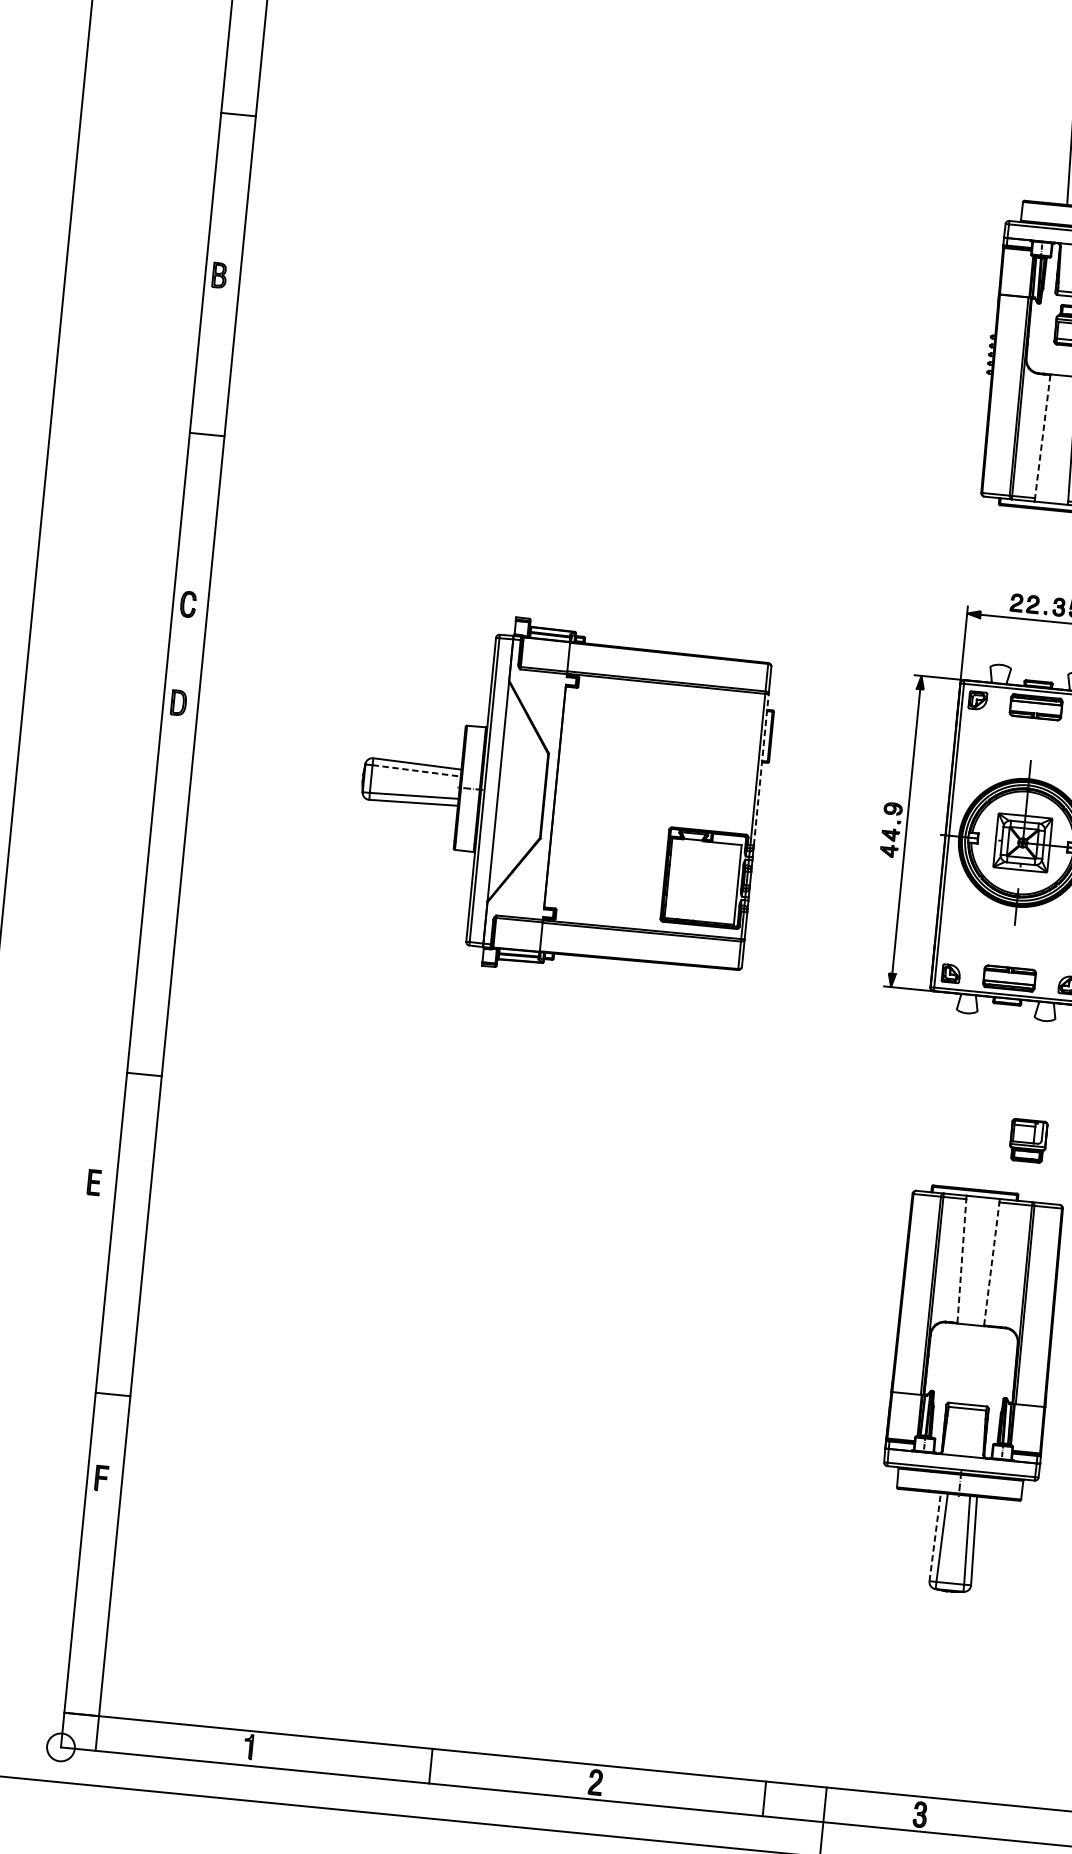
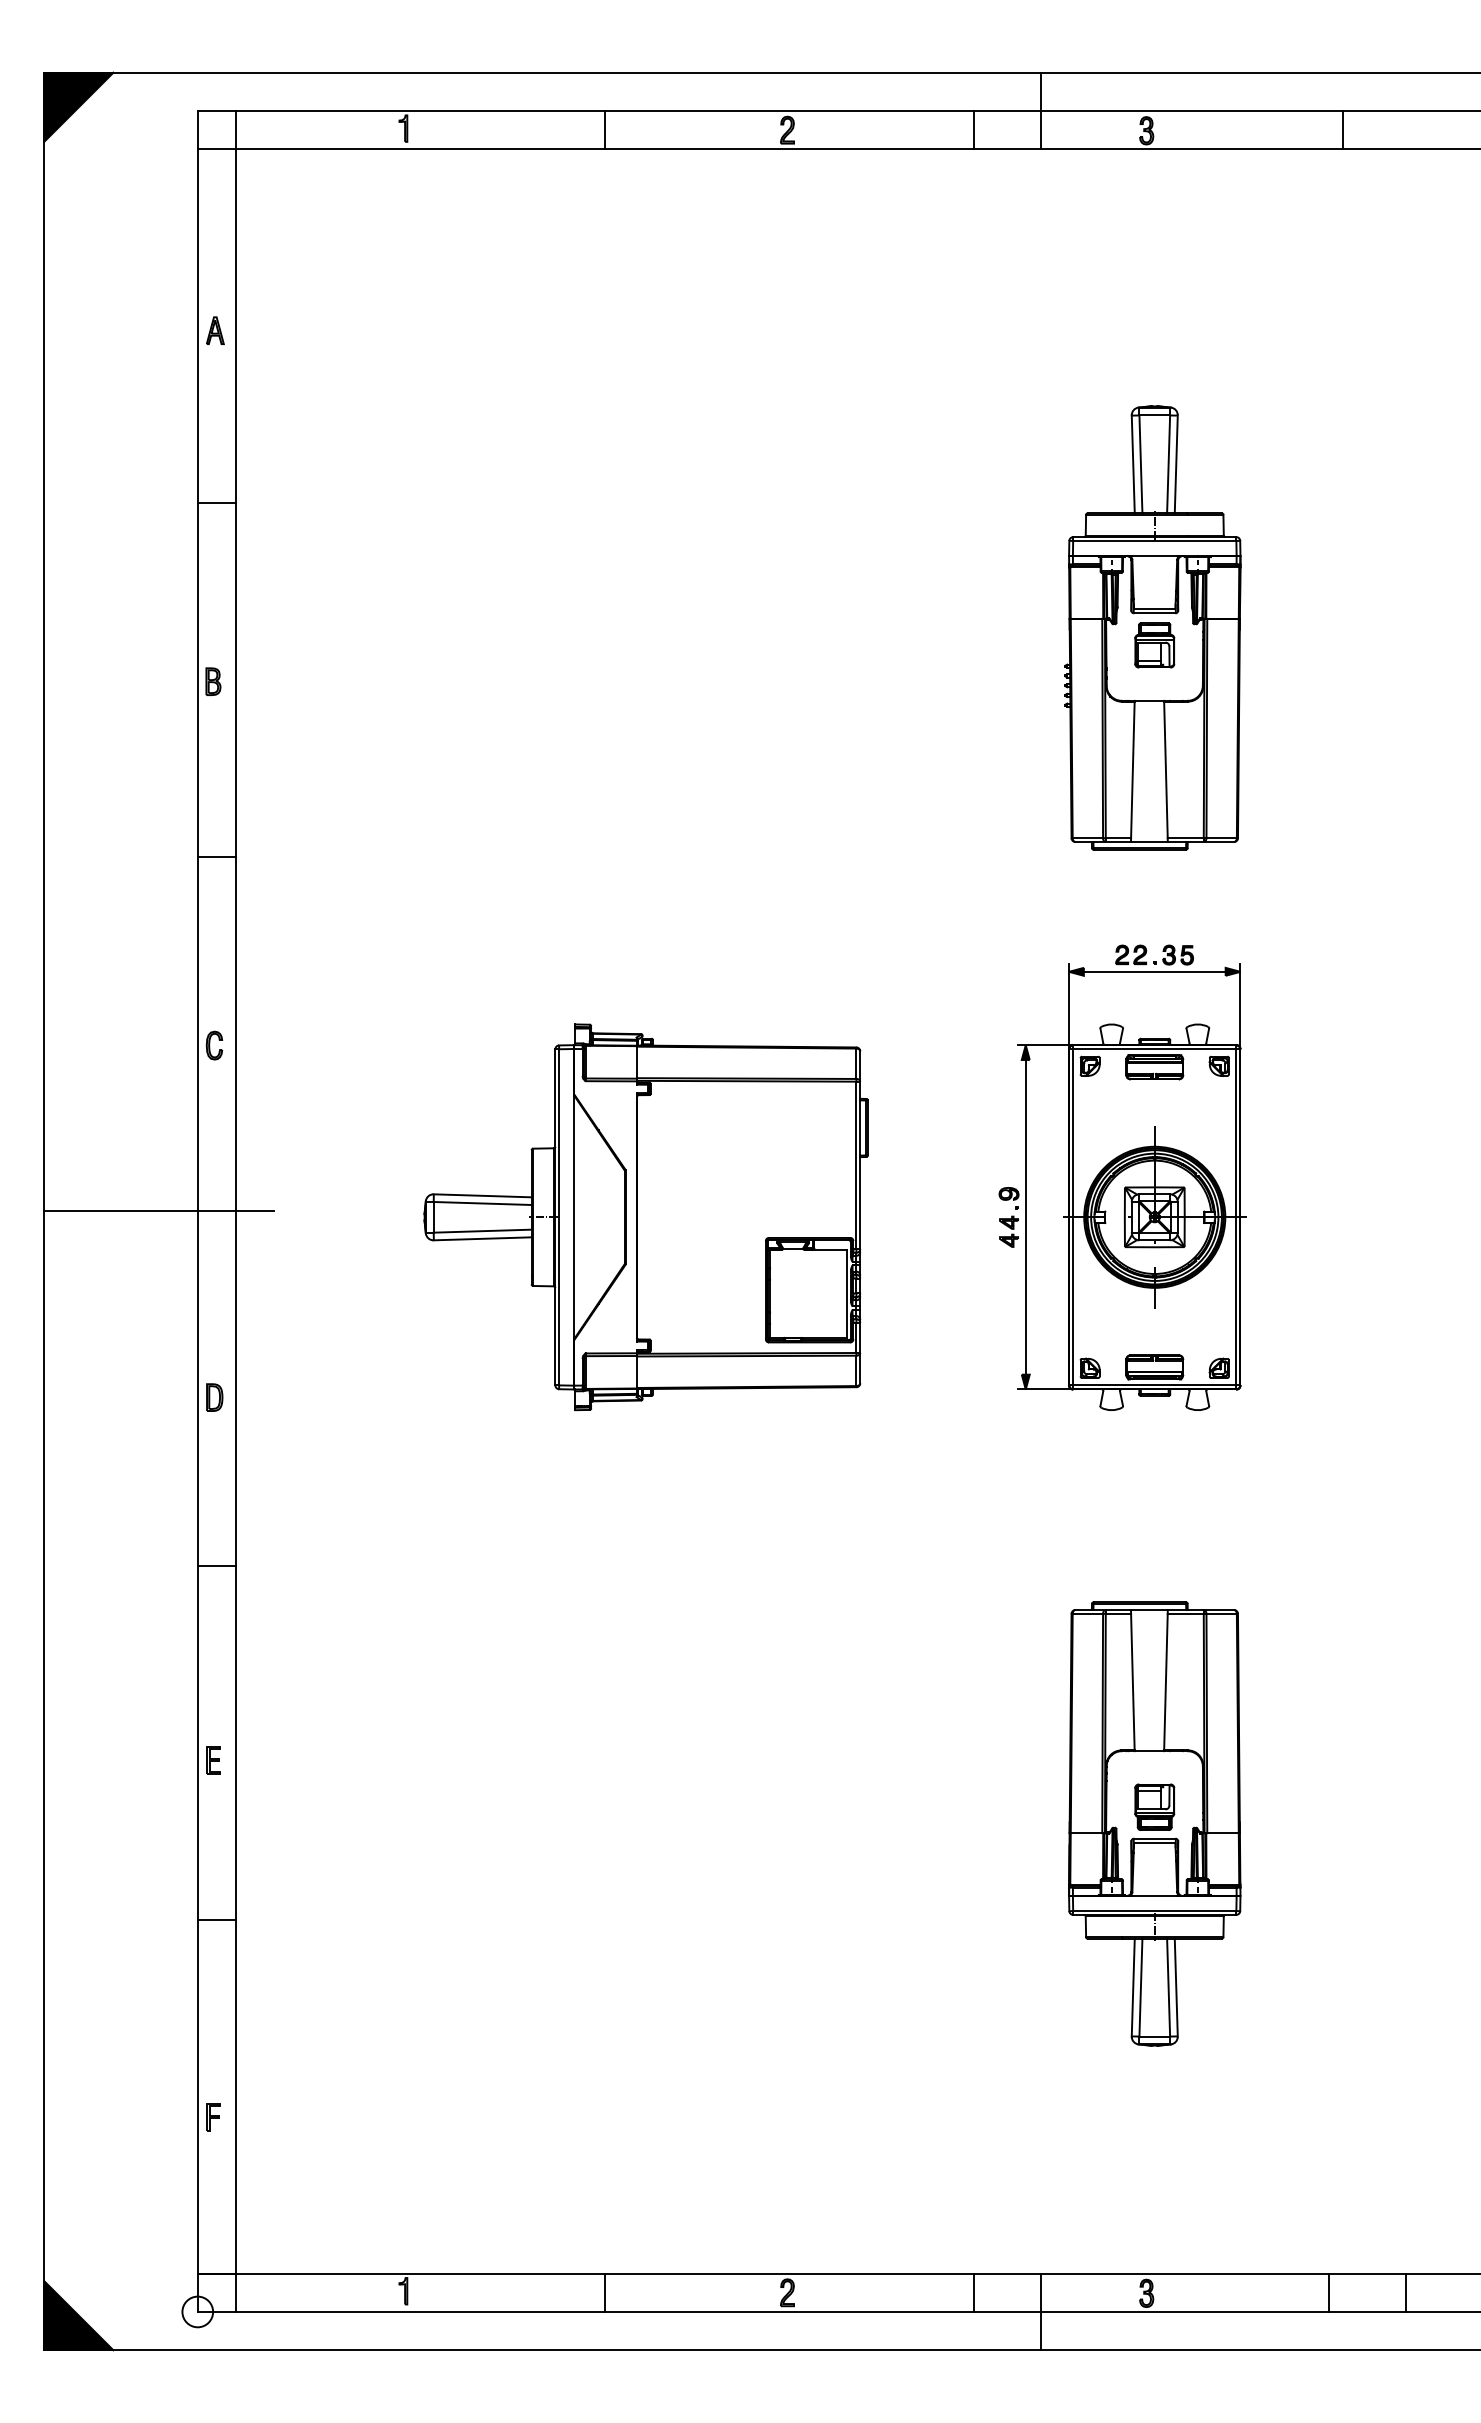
line: (1042, 437) -> (1132, 770), dashed -> solid
part: (178, 702) -> (214, 1397), moved
line: (123, 749) -> (159, 1211), added
line: (416, 770) -> (482, 1203), dashed -> solid
line: (761, 770) -> (860, 1165), dashed -> solid
part: (1028, 1140) -> (1154, 1806), moved
part: (94, 1182) -> (213, 1760), moved
line: (961, 1260) -> (1132, 1681), dashed -> solid
line: (991, 1263) -> (1165, 1681), dashed -> solid
part: (101, 1478) -> (213, 2117), moved
line: (935, 1537) -> (1133, 1987), dashed -> solid

